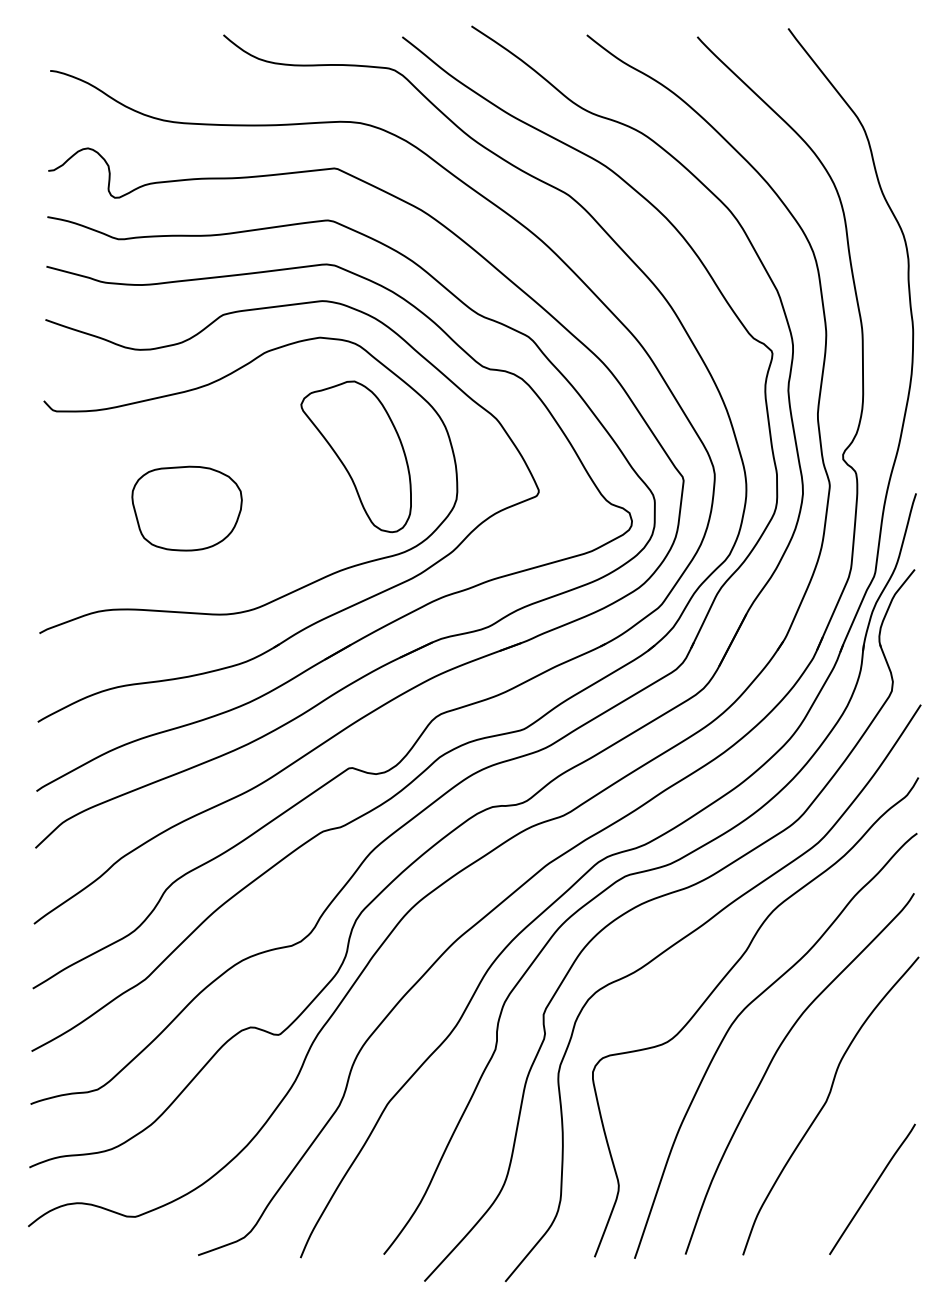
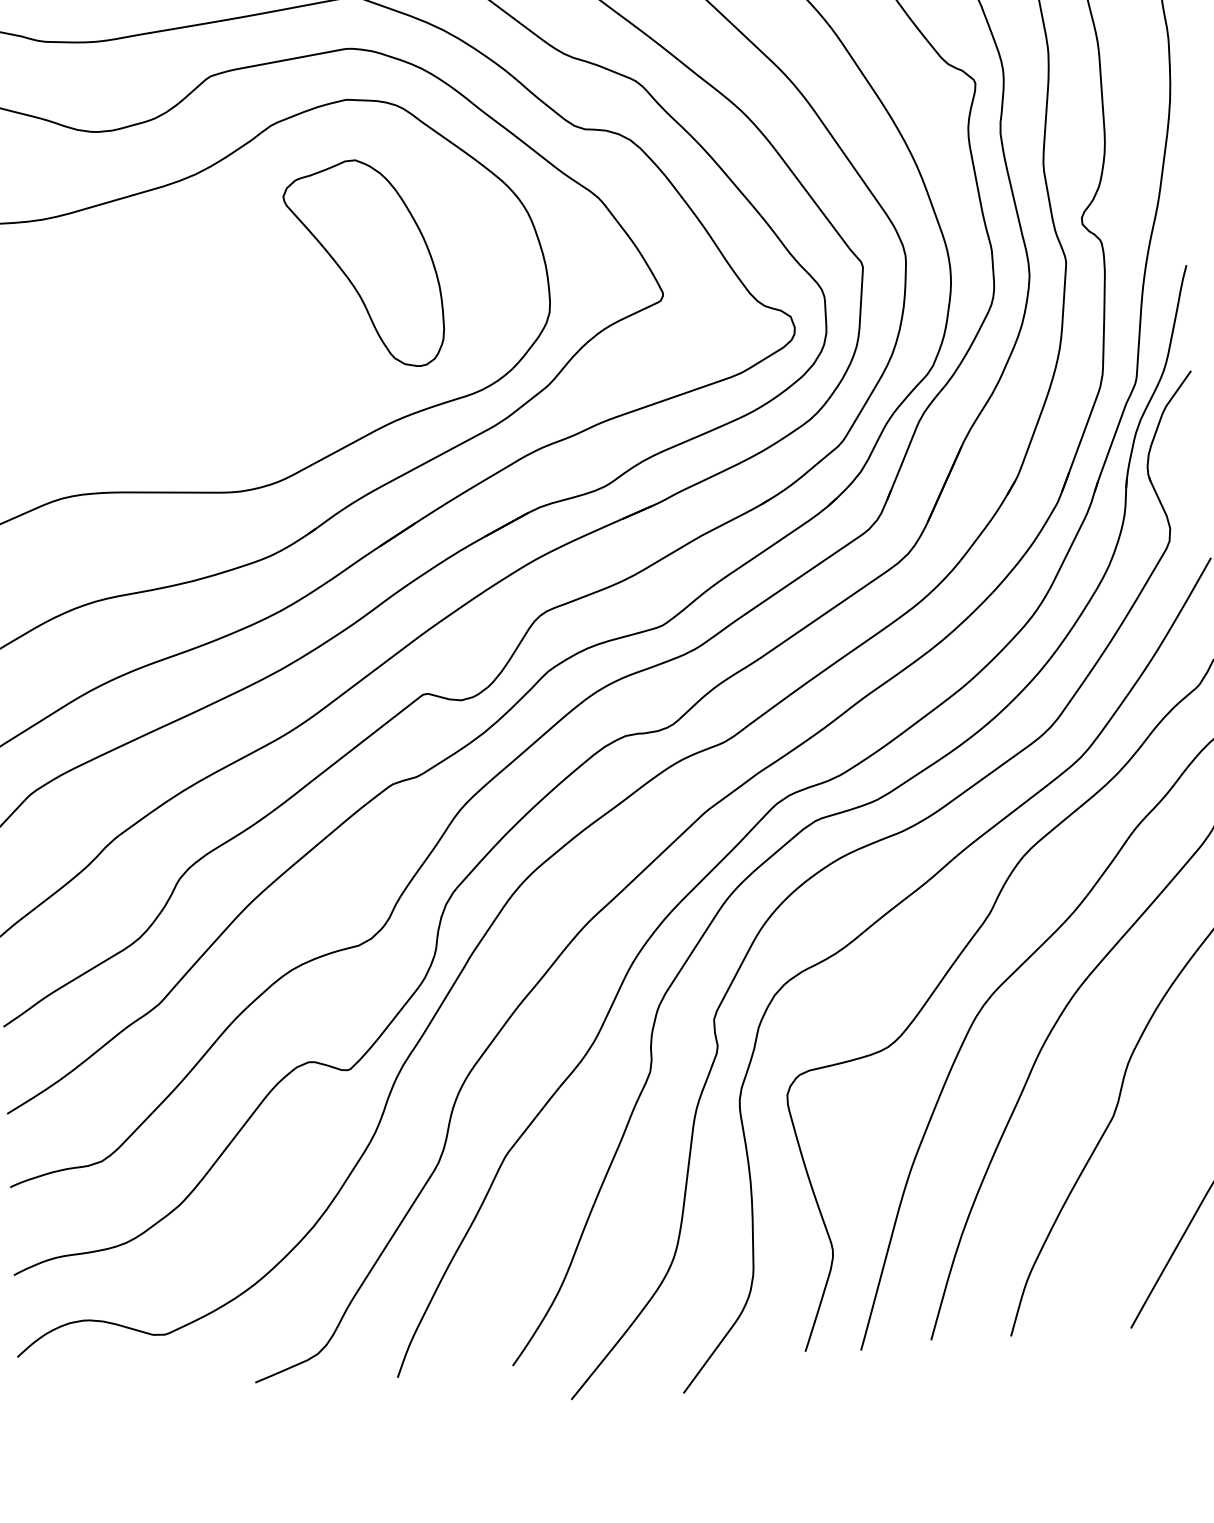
part: (355, 456) -> (362, 264), moved
part: (186, 508) -> (175, 348), removed

